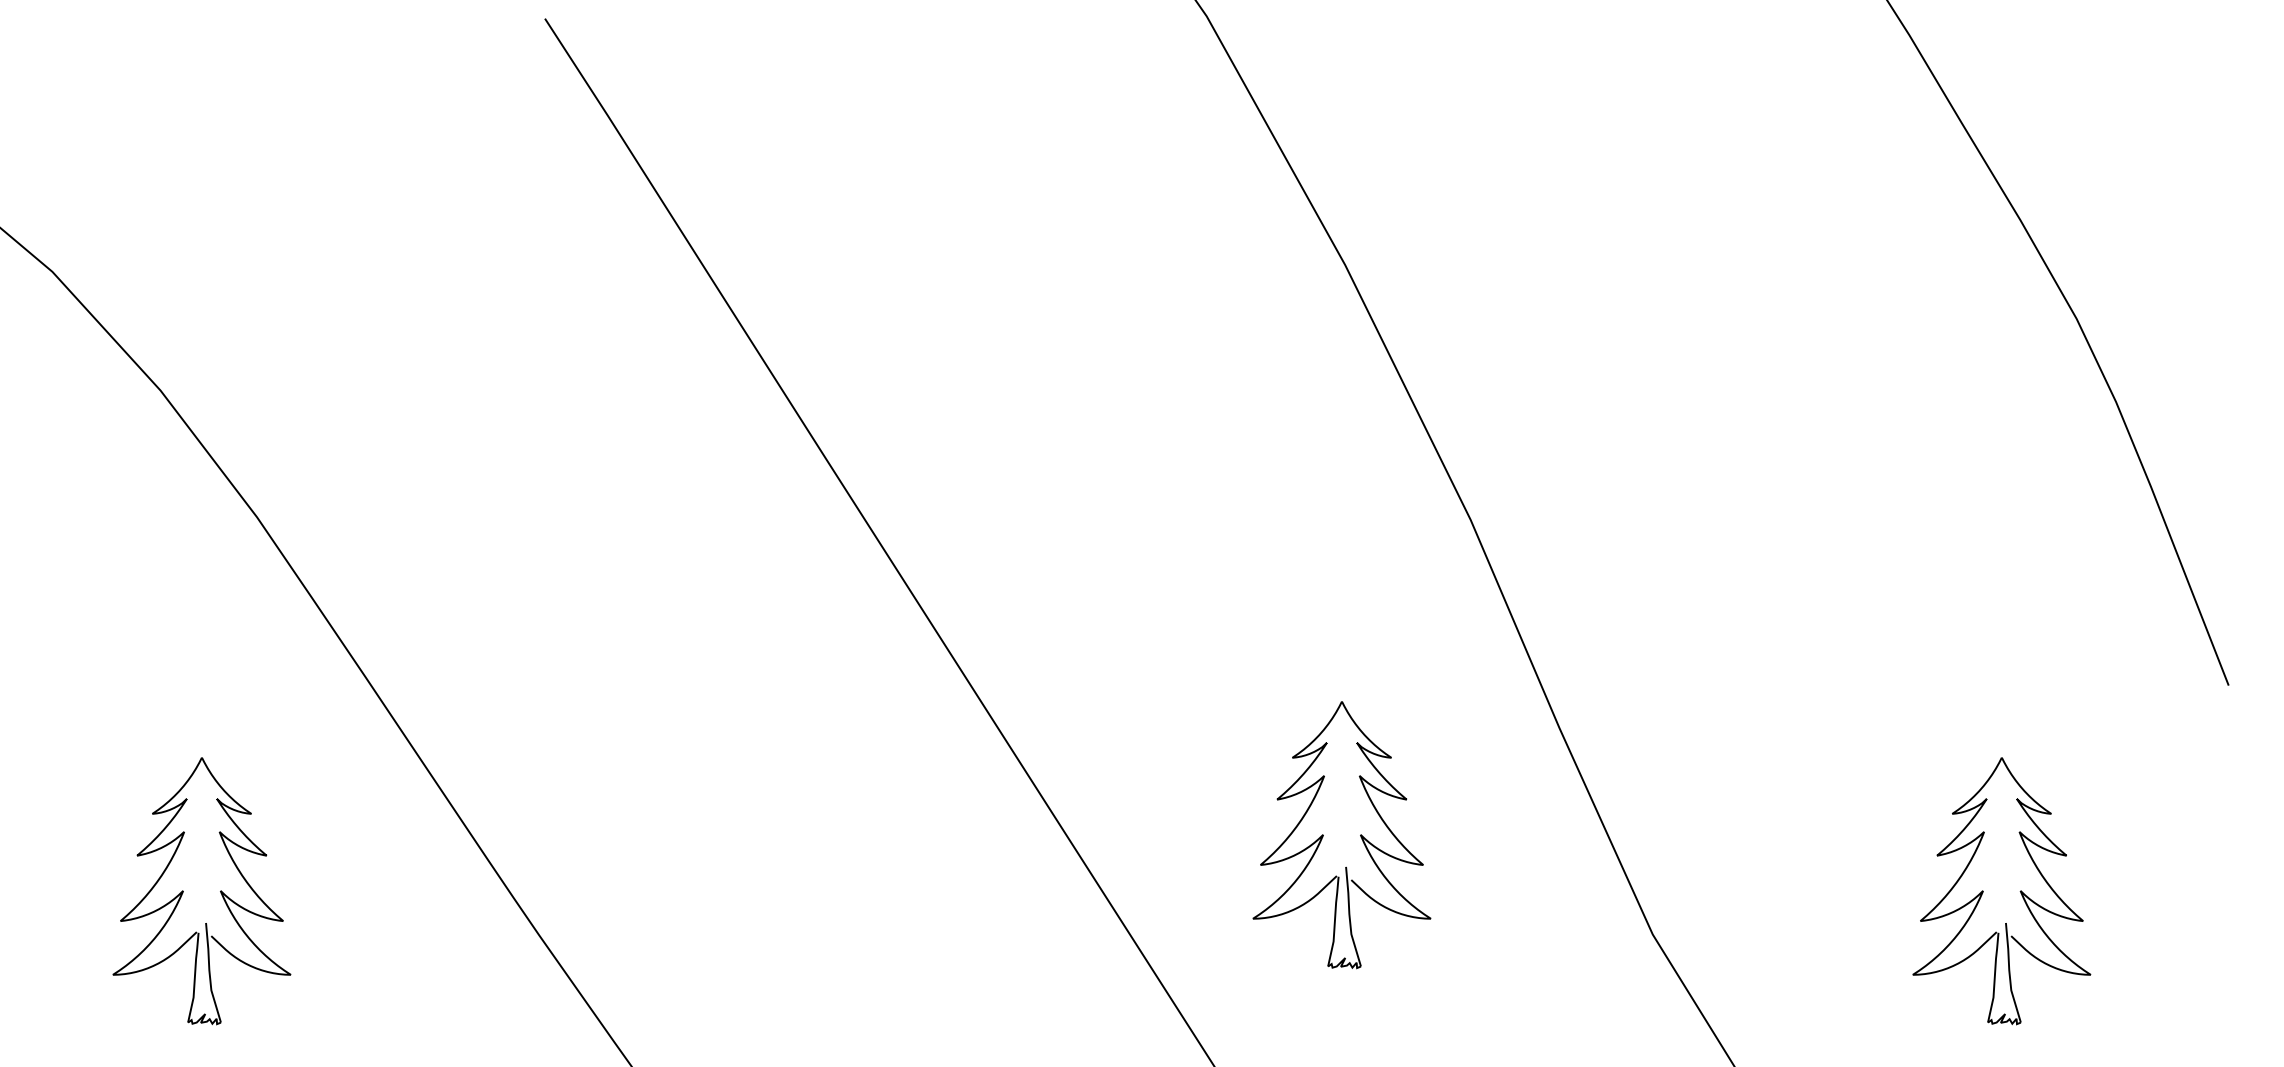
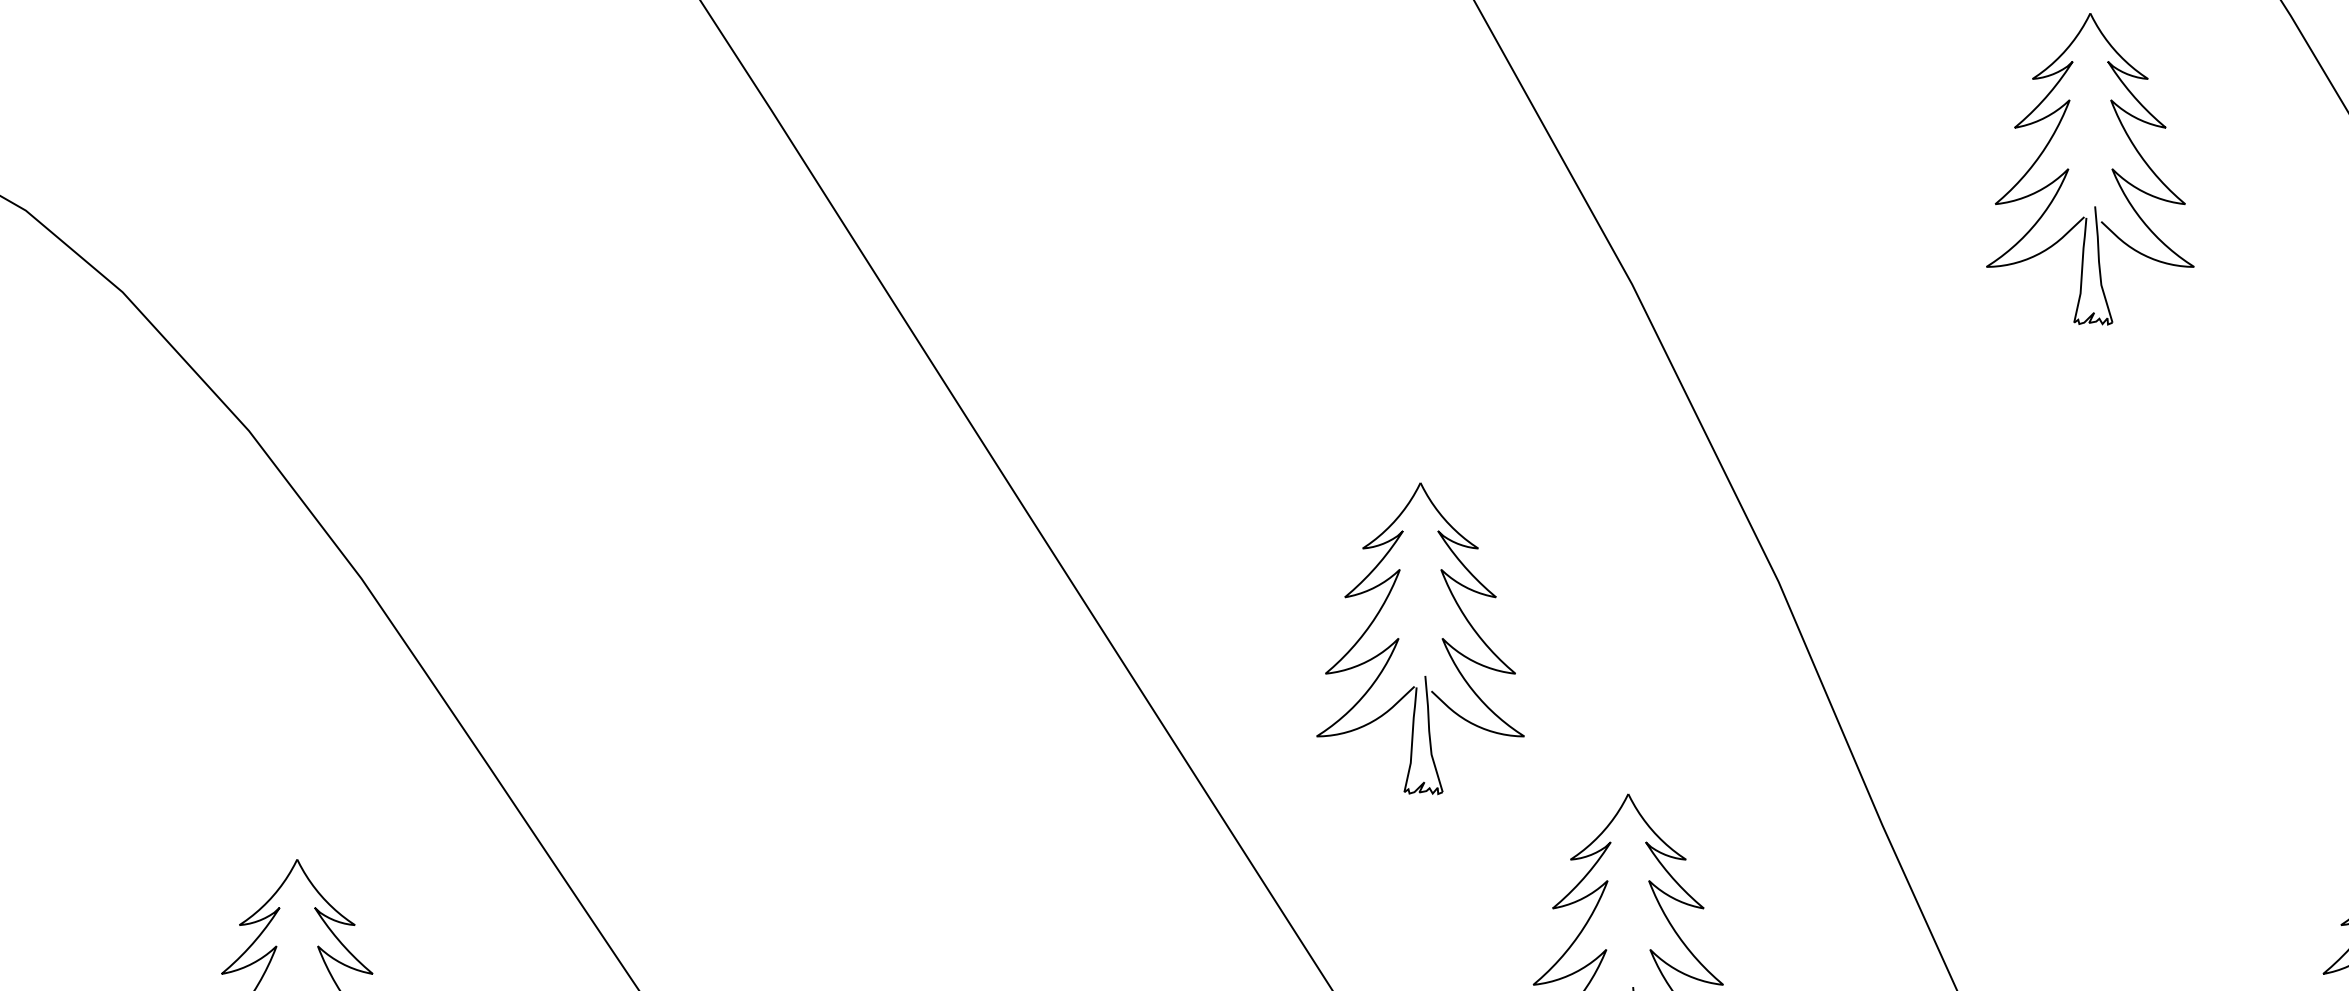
part: (1719, 166) -> (2069, 169), added
part: (1145, 568) -> (1398, 638), added

